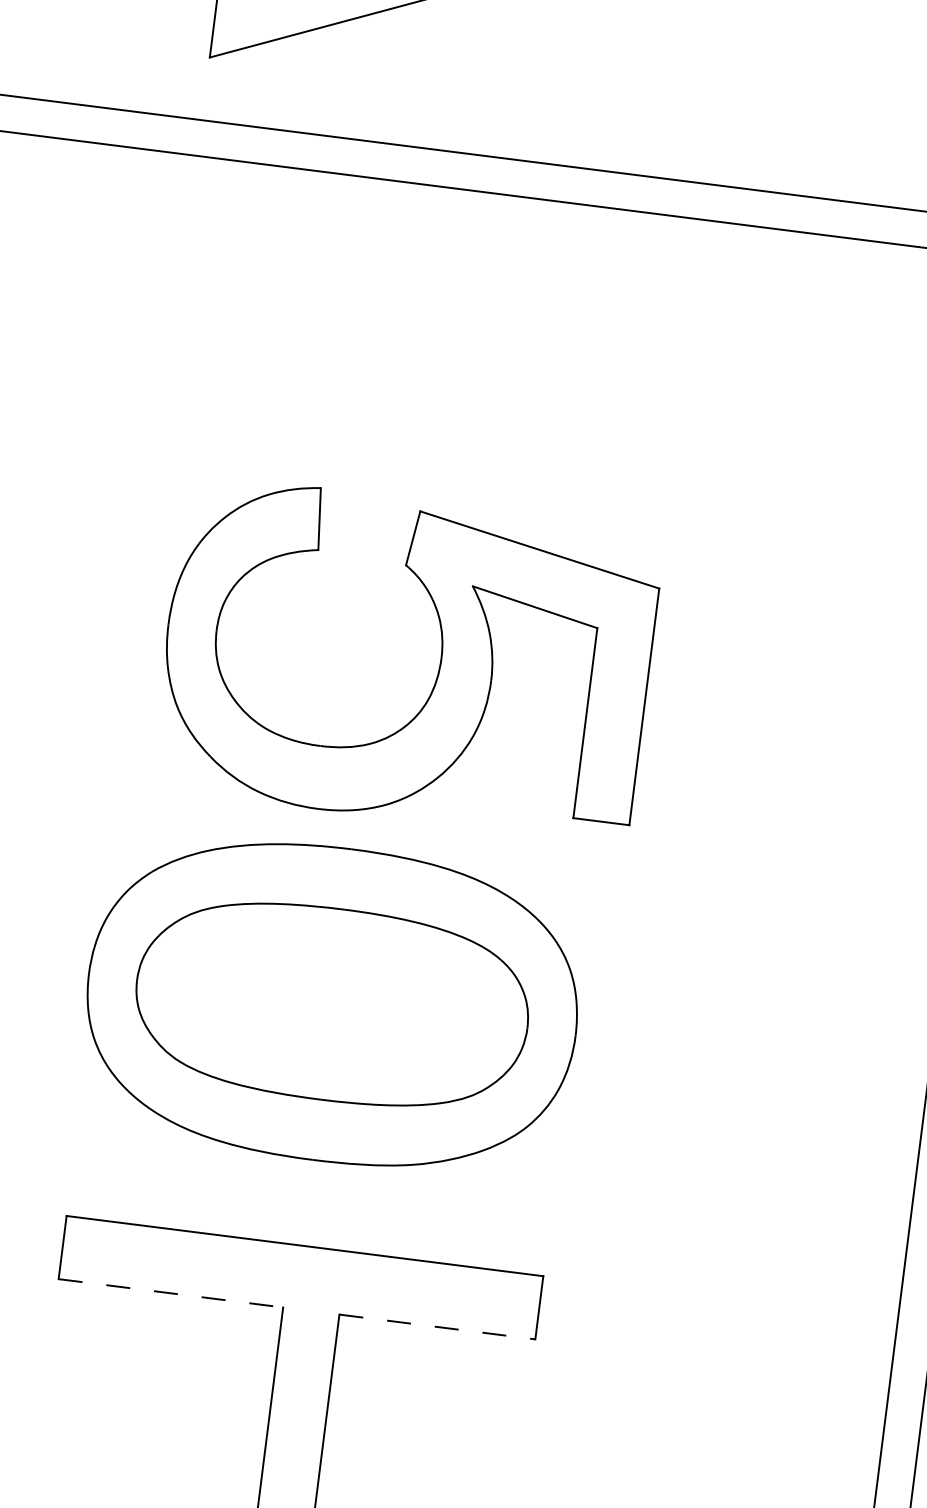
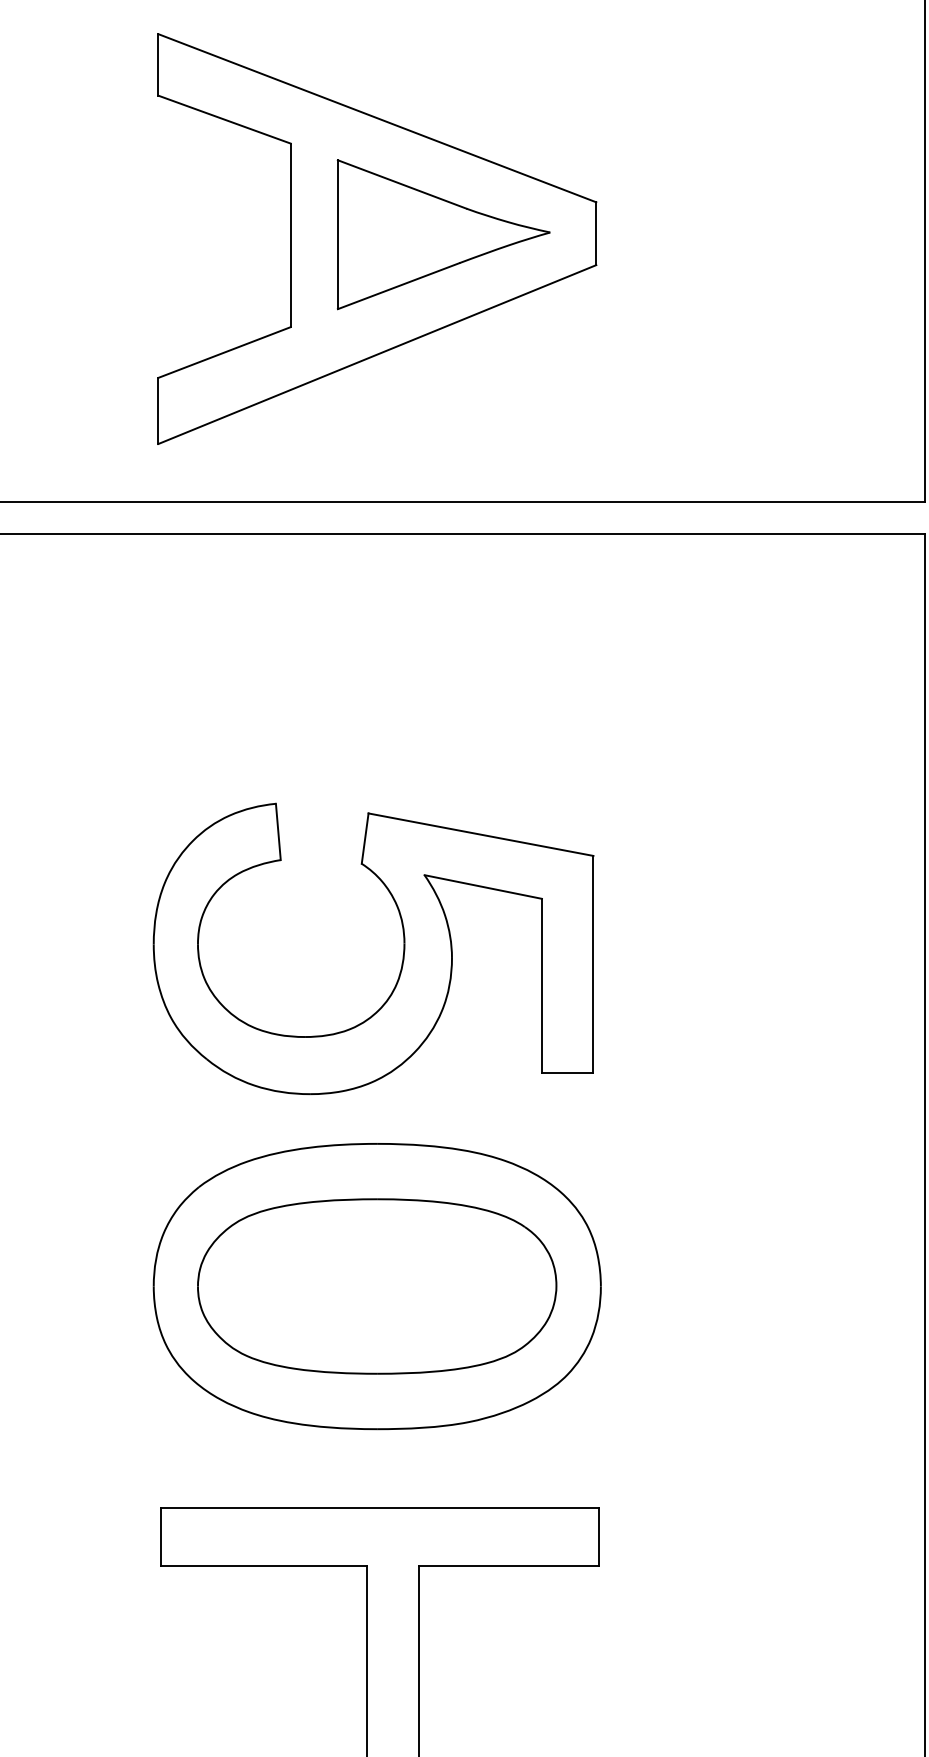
part: (437, 670) -> (402, 955), moved
line: (171, 1293) -> (264, 1566), dashed -> solid
line: (437, 1327) -> (509, 1566), dashed -> solid

